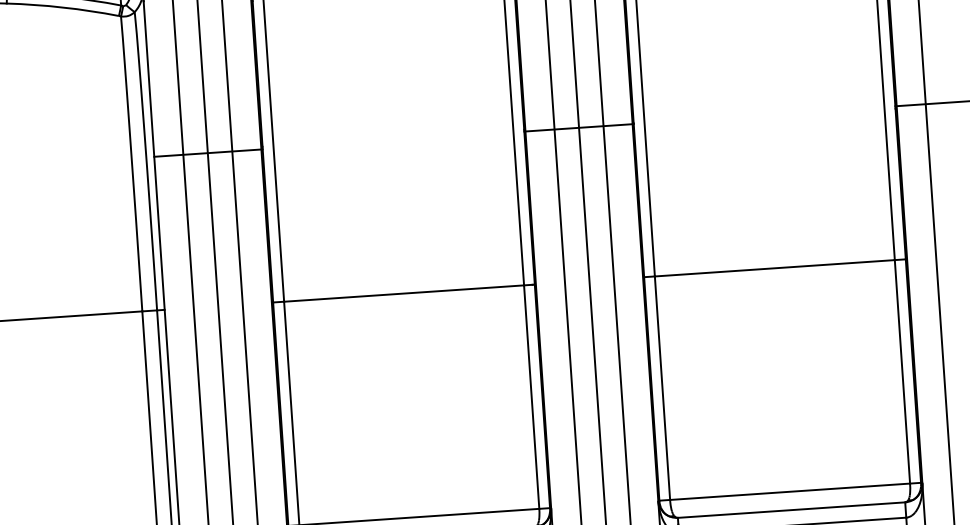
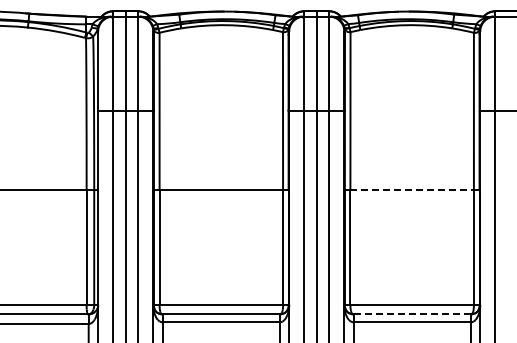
line: (775, 269) -> (412, 190), solid -> dashed
line: (790, 510) -> (411, 314), solid -> dashed

